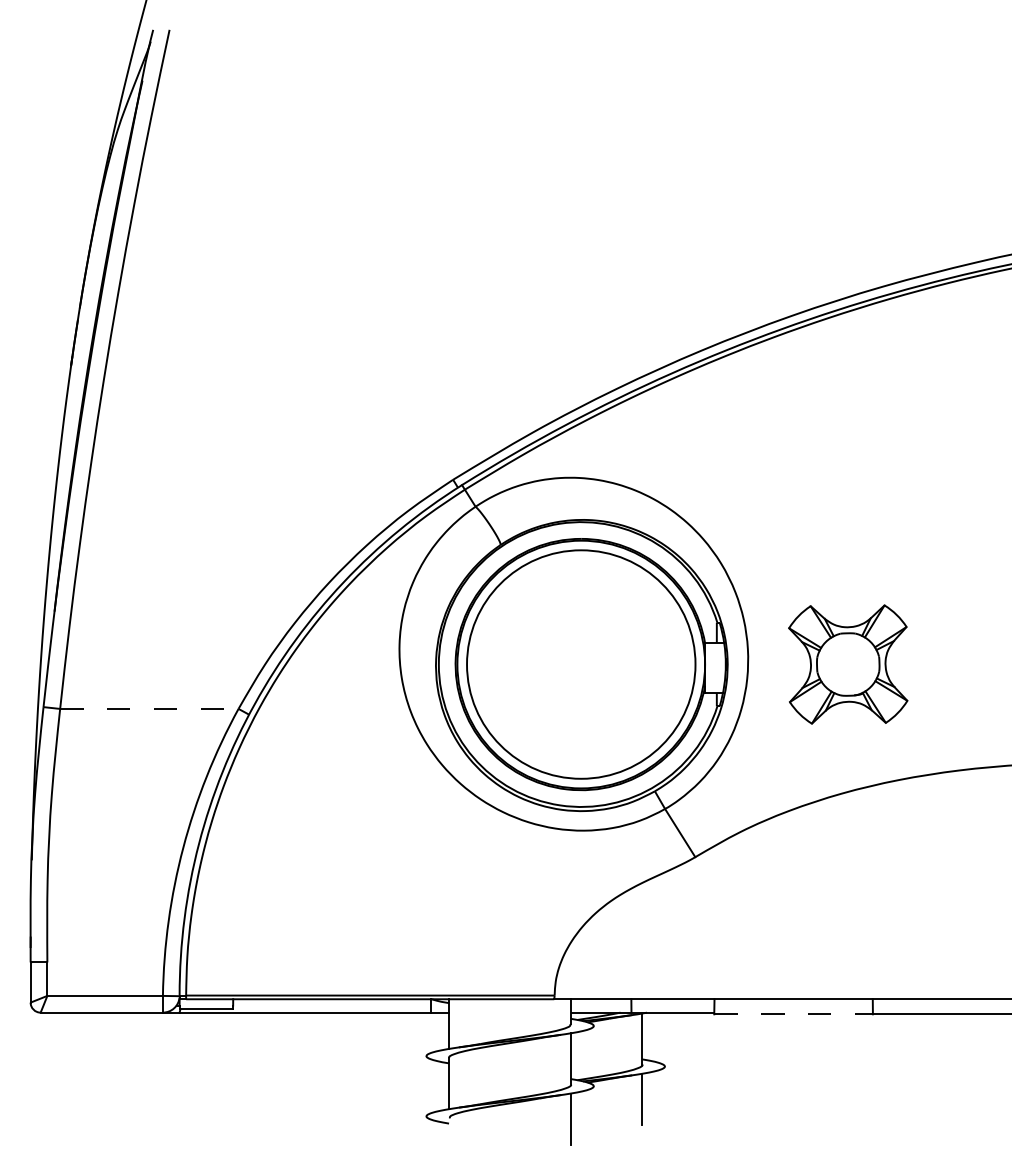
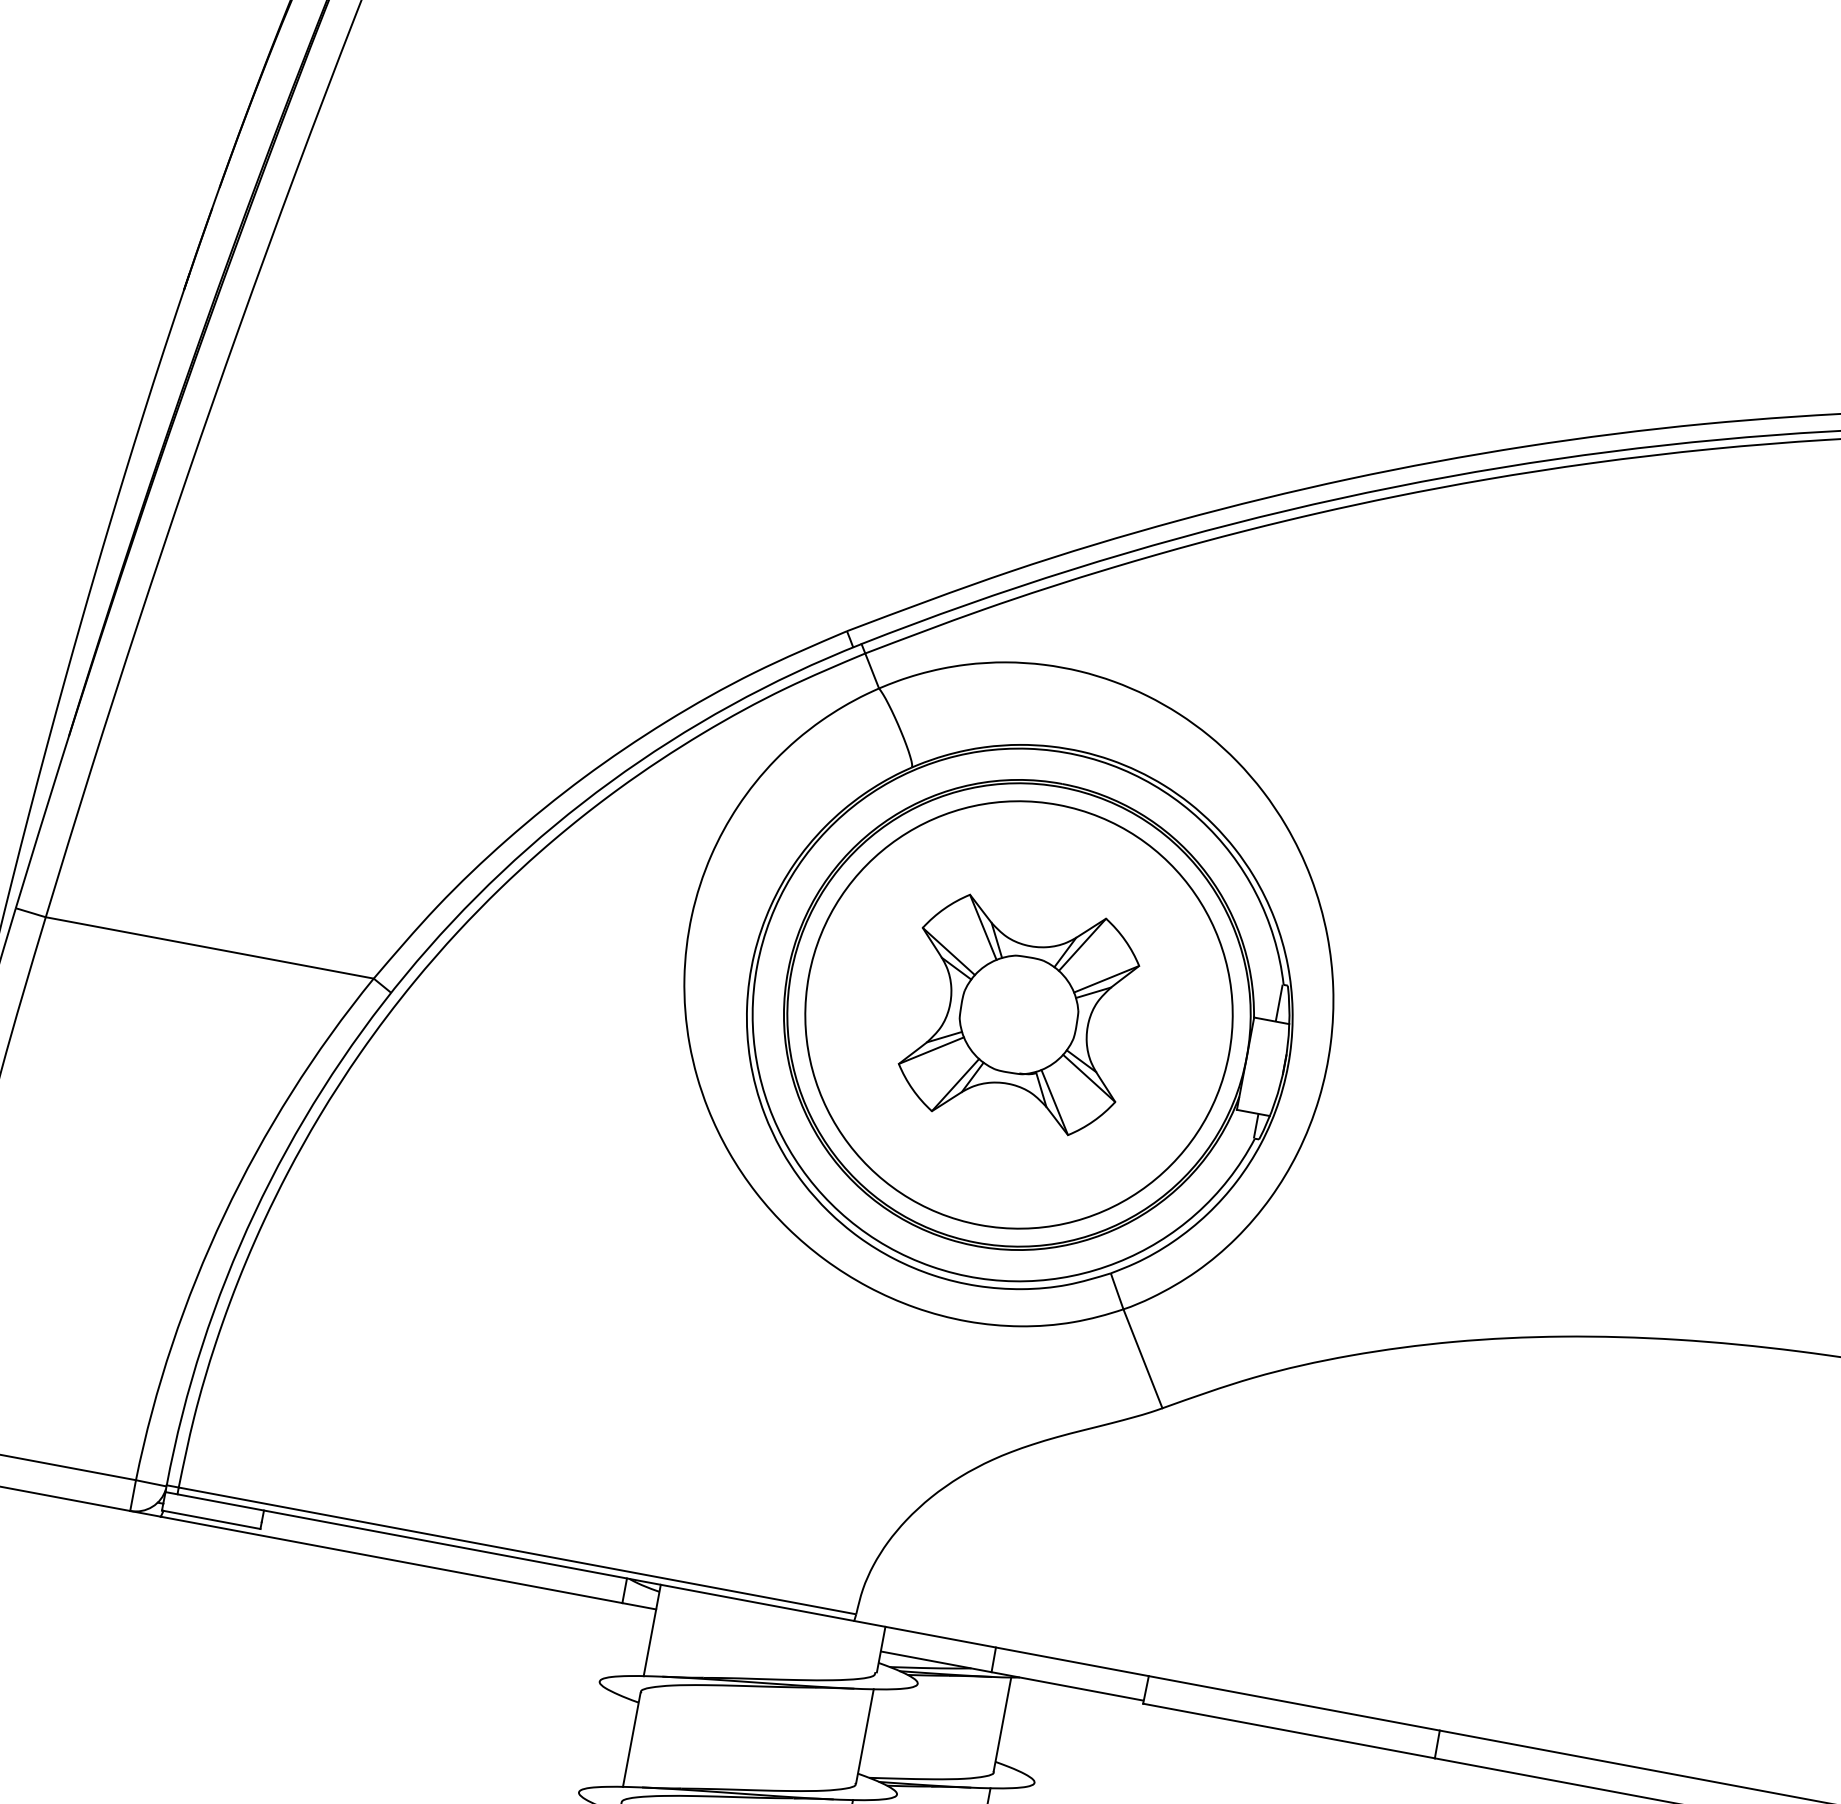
part: (848, 664) -> (1019, 1014), moved
line: (149, 708) -> (210, 947), dashed -> solid
line: (794, 1014) -> (1290, 1731), dashed -> solid

